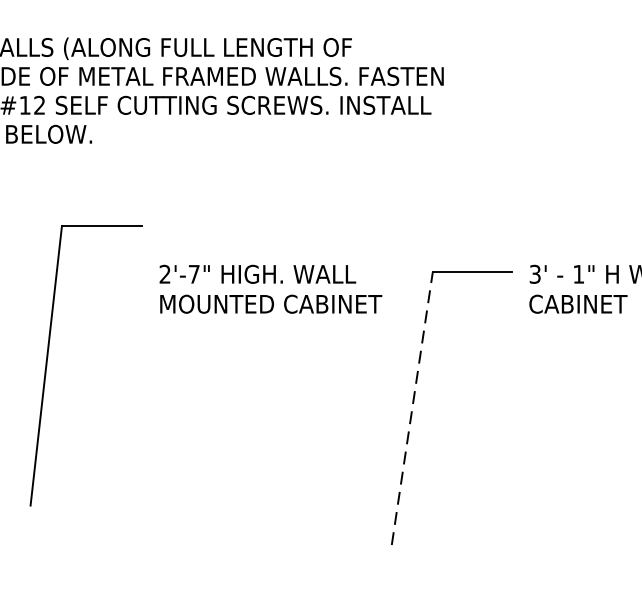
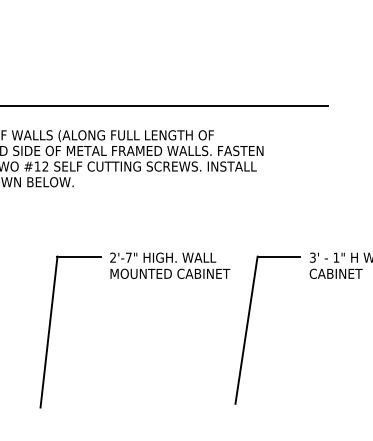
part: (49, 362) -> (50, 330), moved
line: (412, 407) -> (246, 329), dashed -> solid

